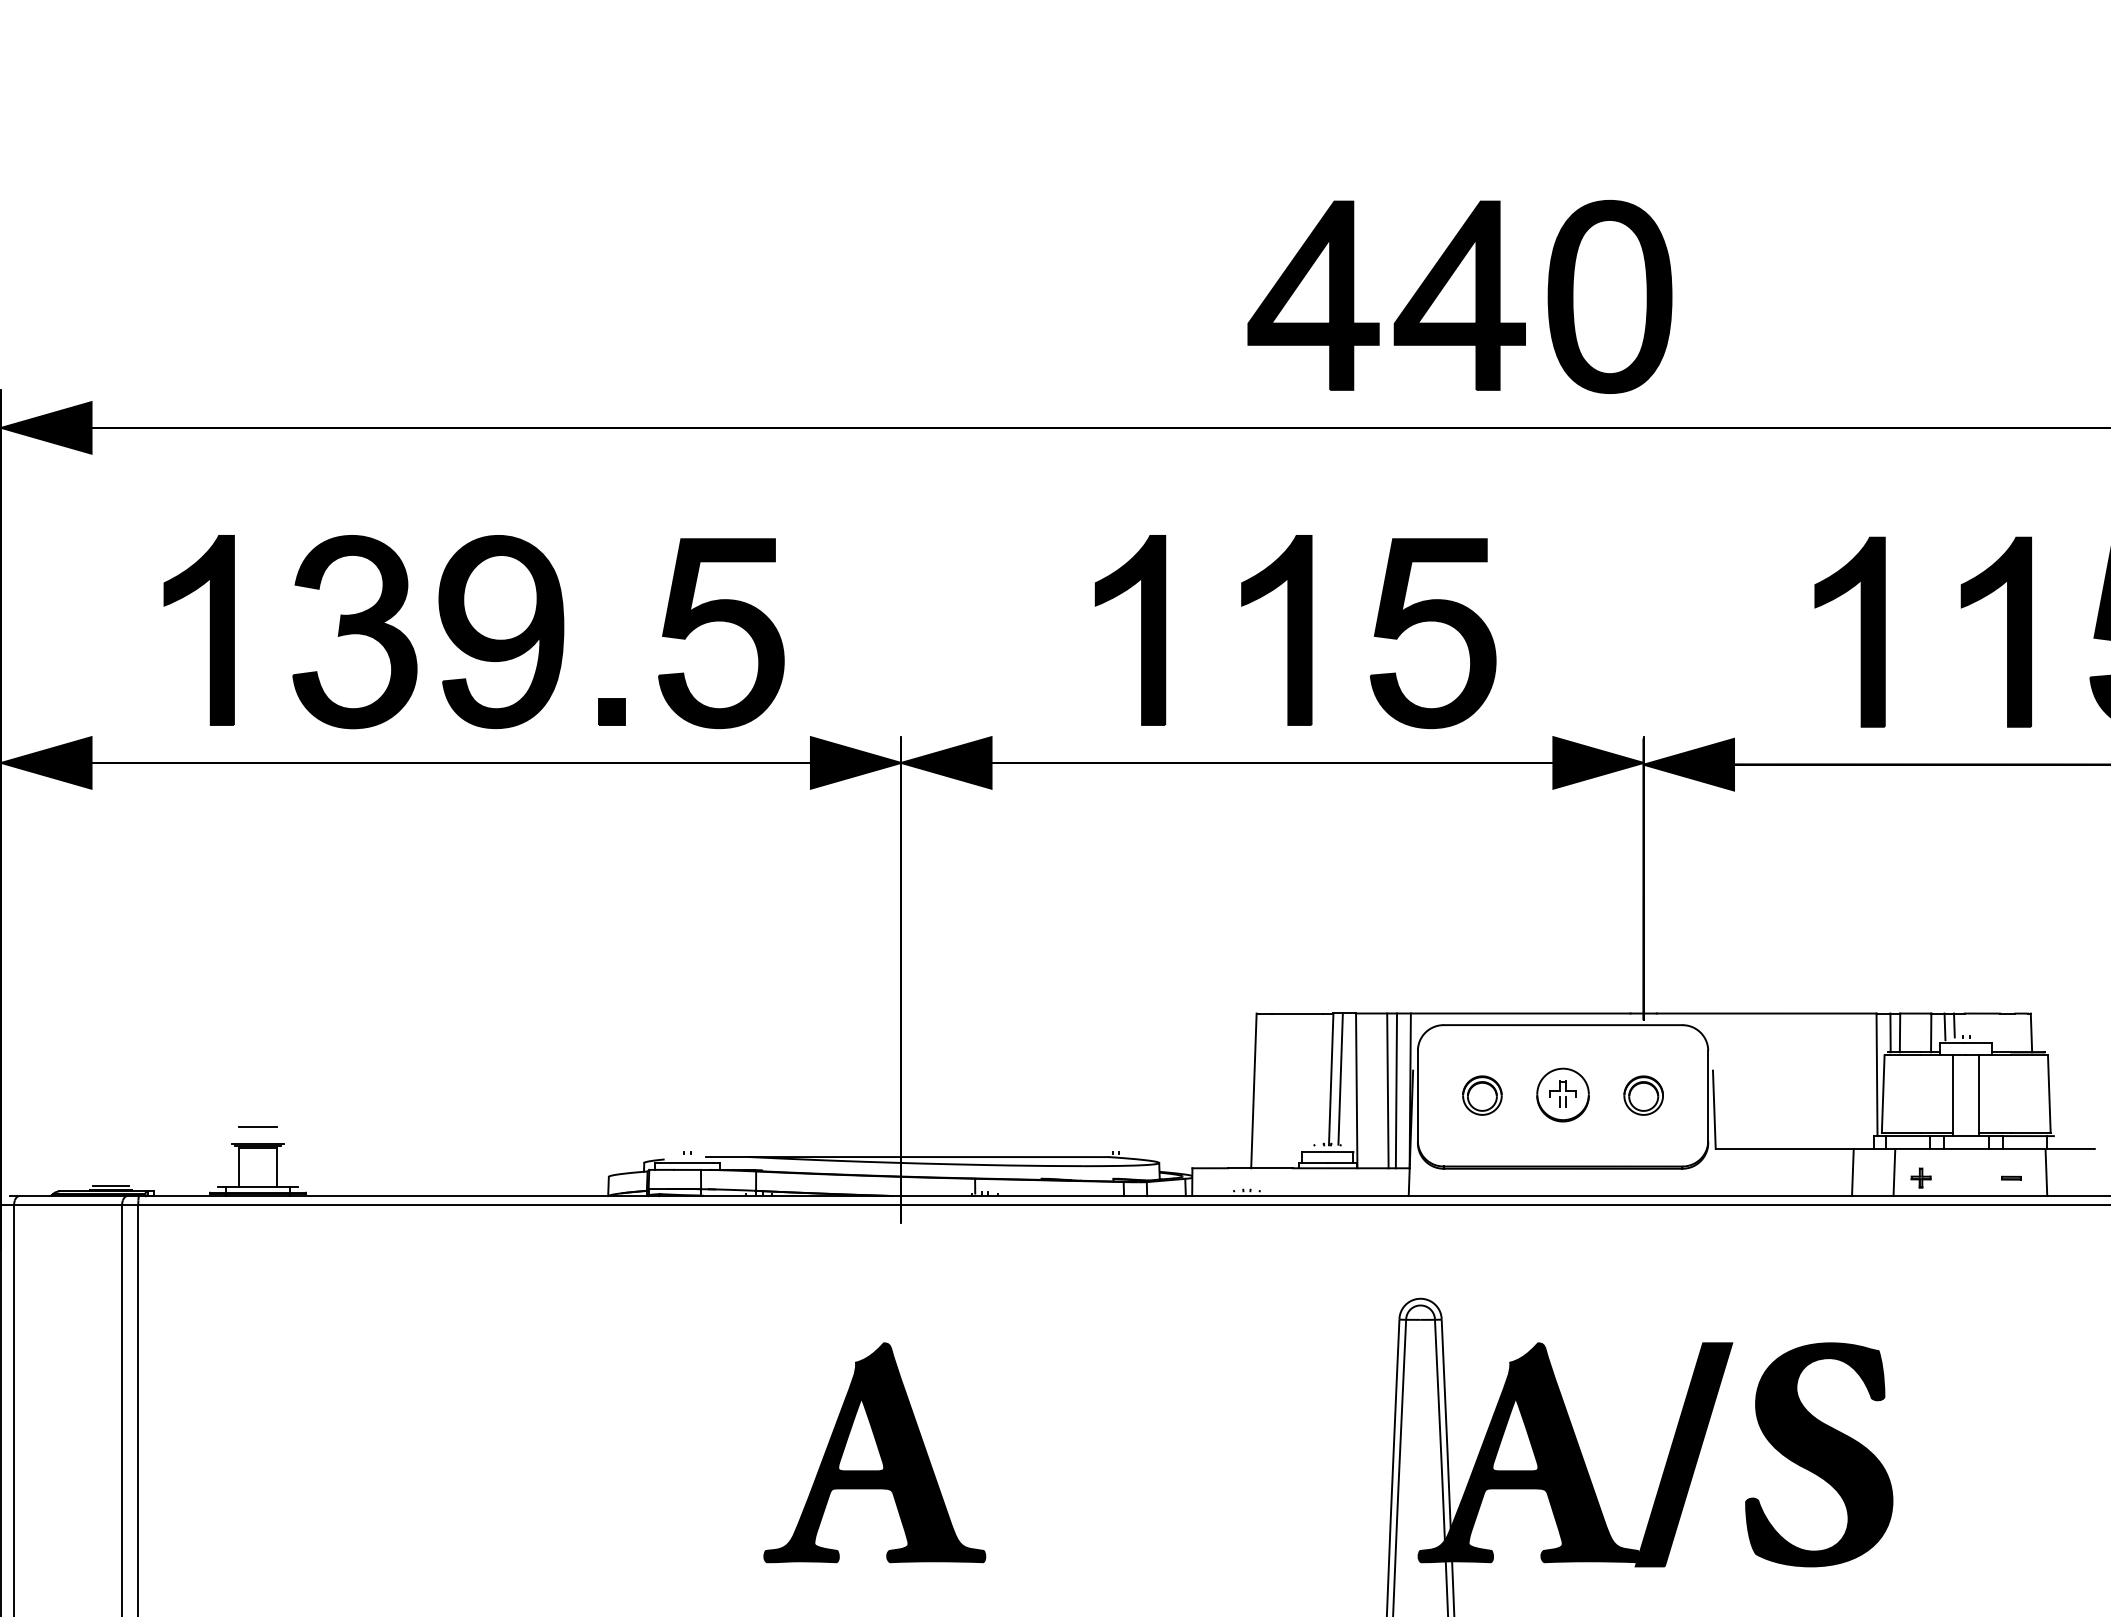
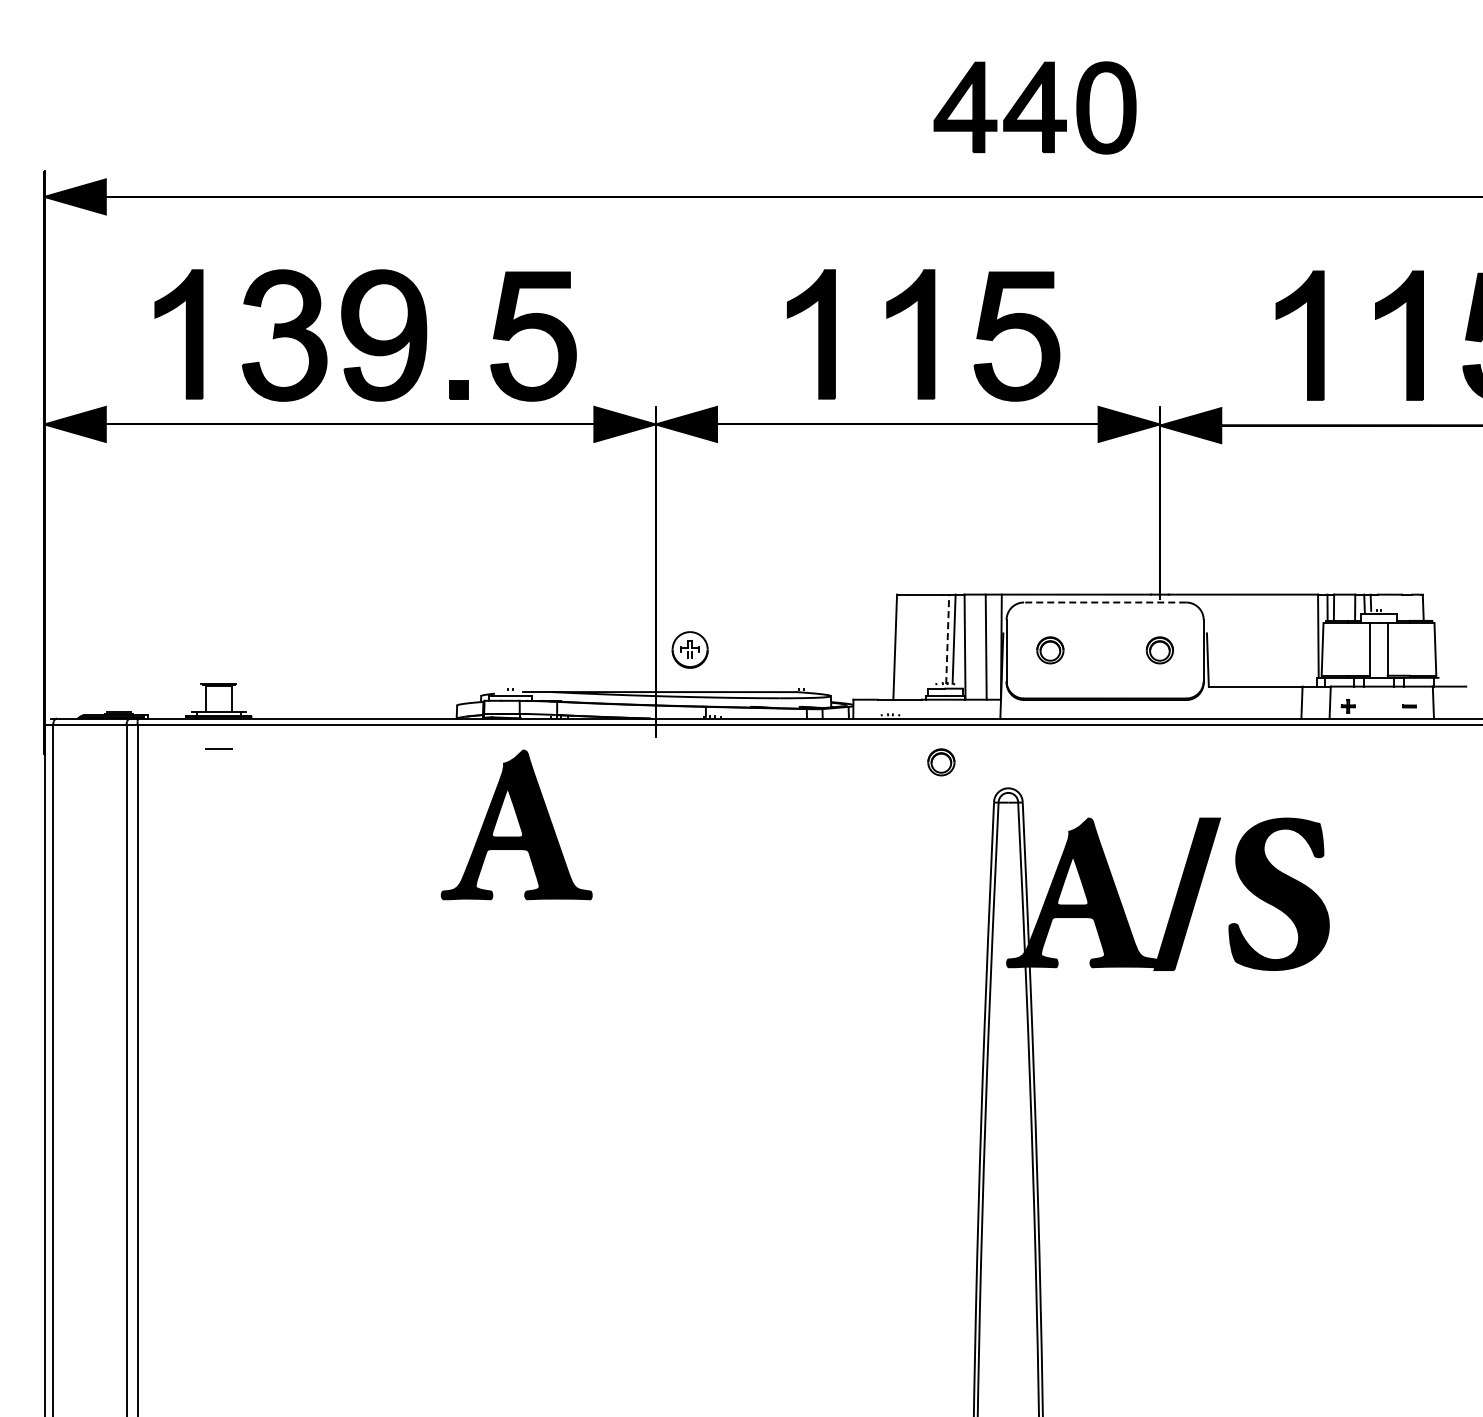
part: (1459, 296) -> (1034, 107), size x0.7
line: (1562, 1025) -> (1104, 602), solid -> dashed
line: (1330, 1079) -> (947, 639), solid -> dashed
line: (1395, 1089) -> (991, 646), removed
part: (1562, 1094) -> (689, 649), moved
line: (257, 1126) -> (218, 748), moved
part: (1322, 1260) -> (941, 762), added
part: (874, 1452) -> (516, 824), moved

